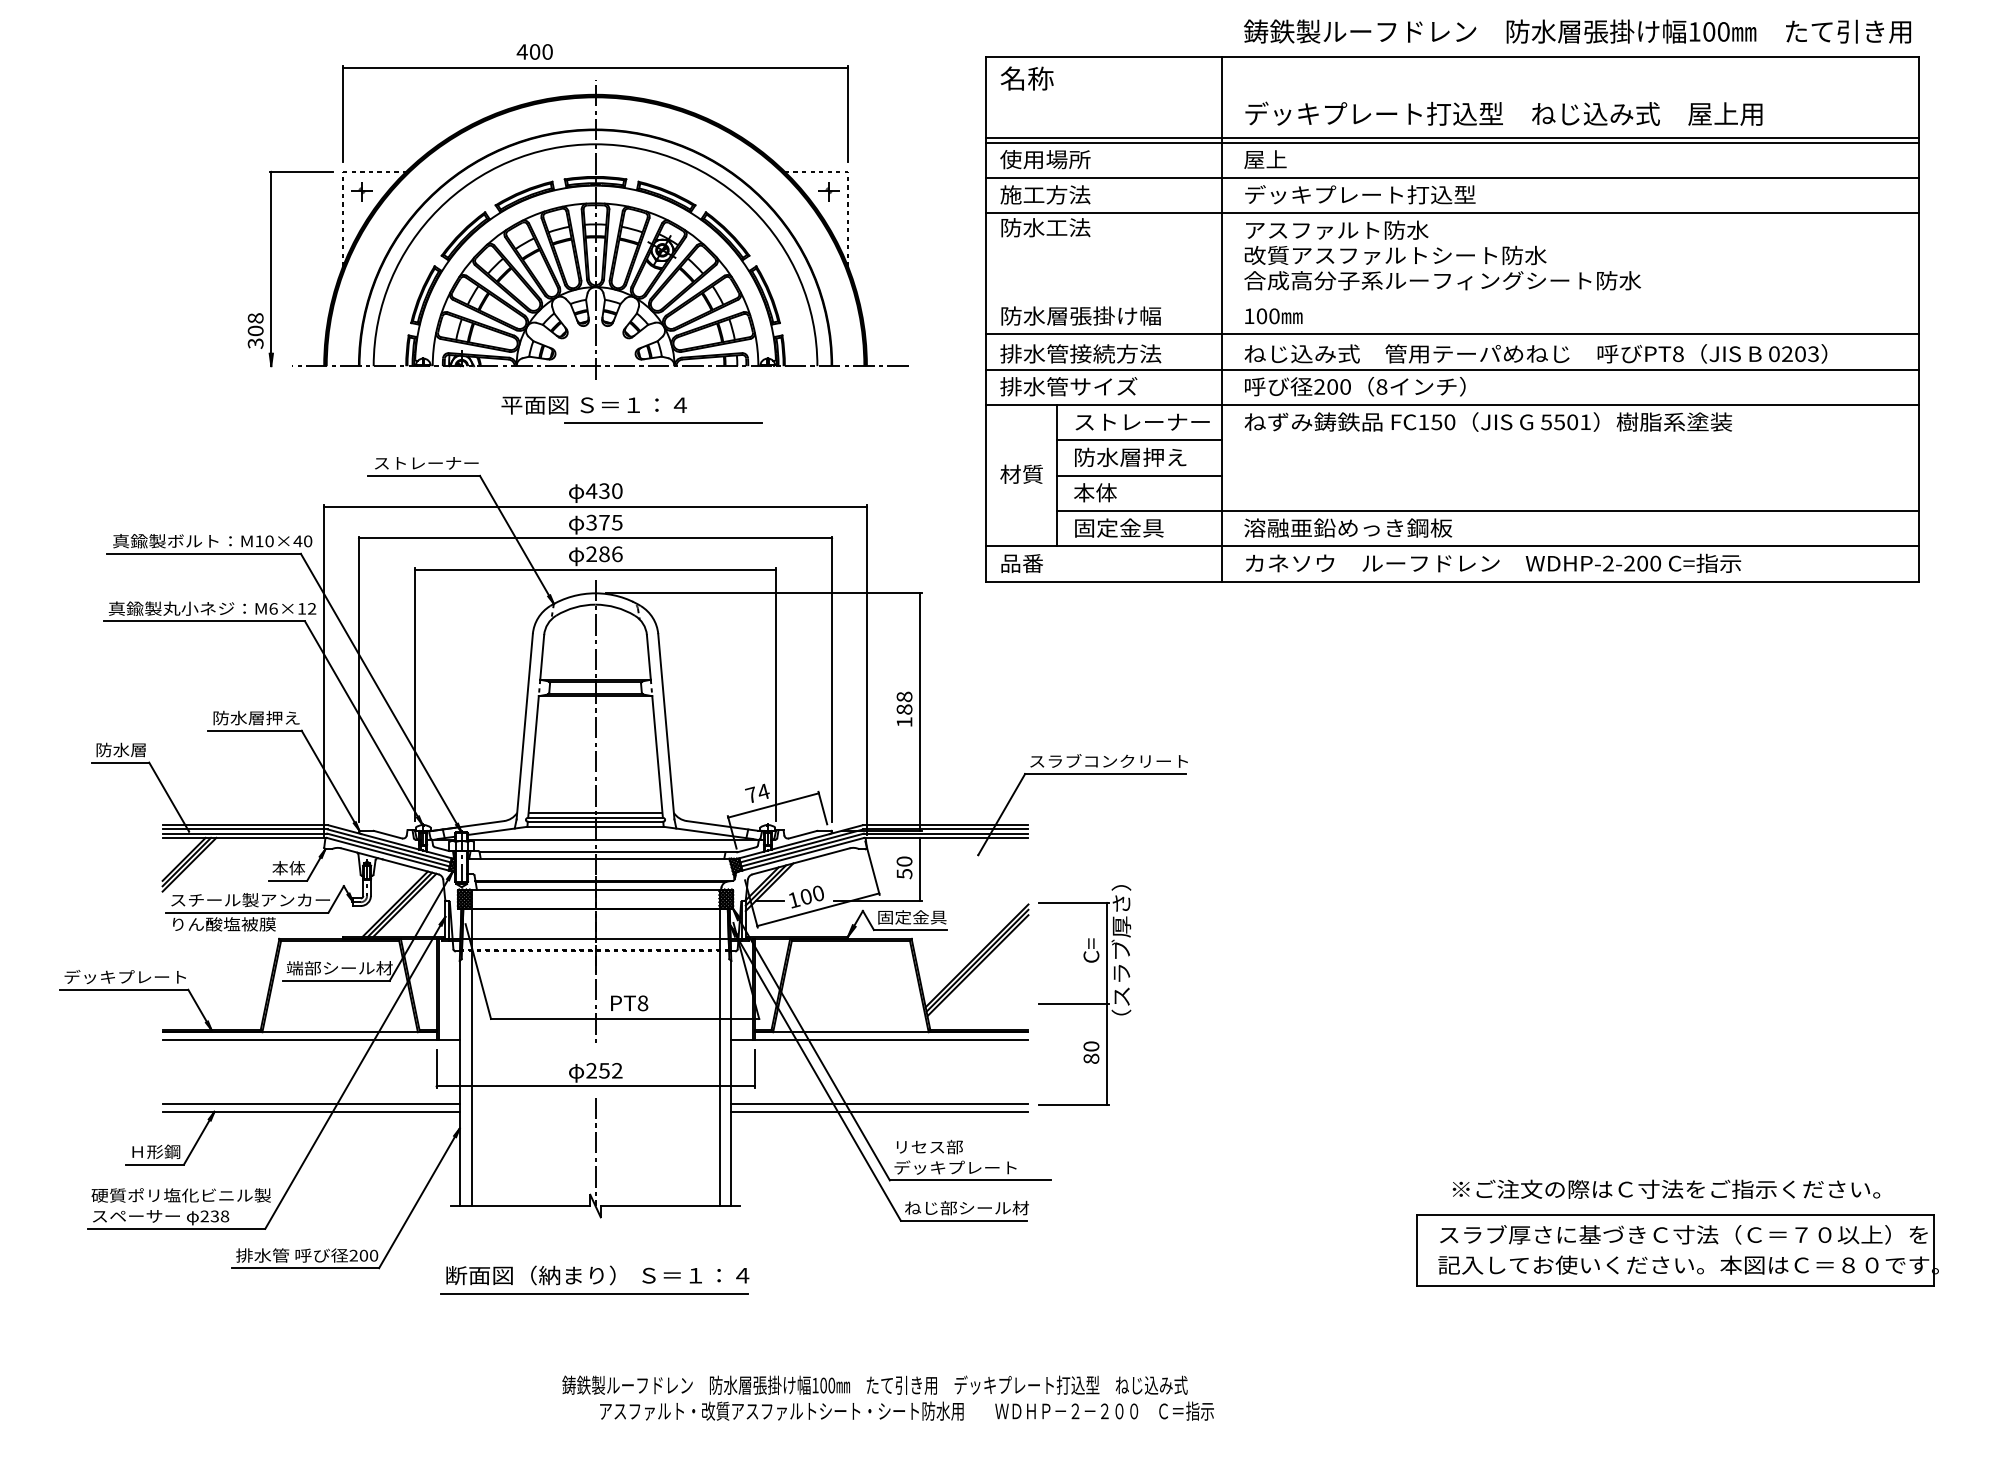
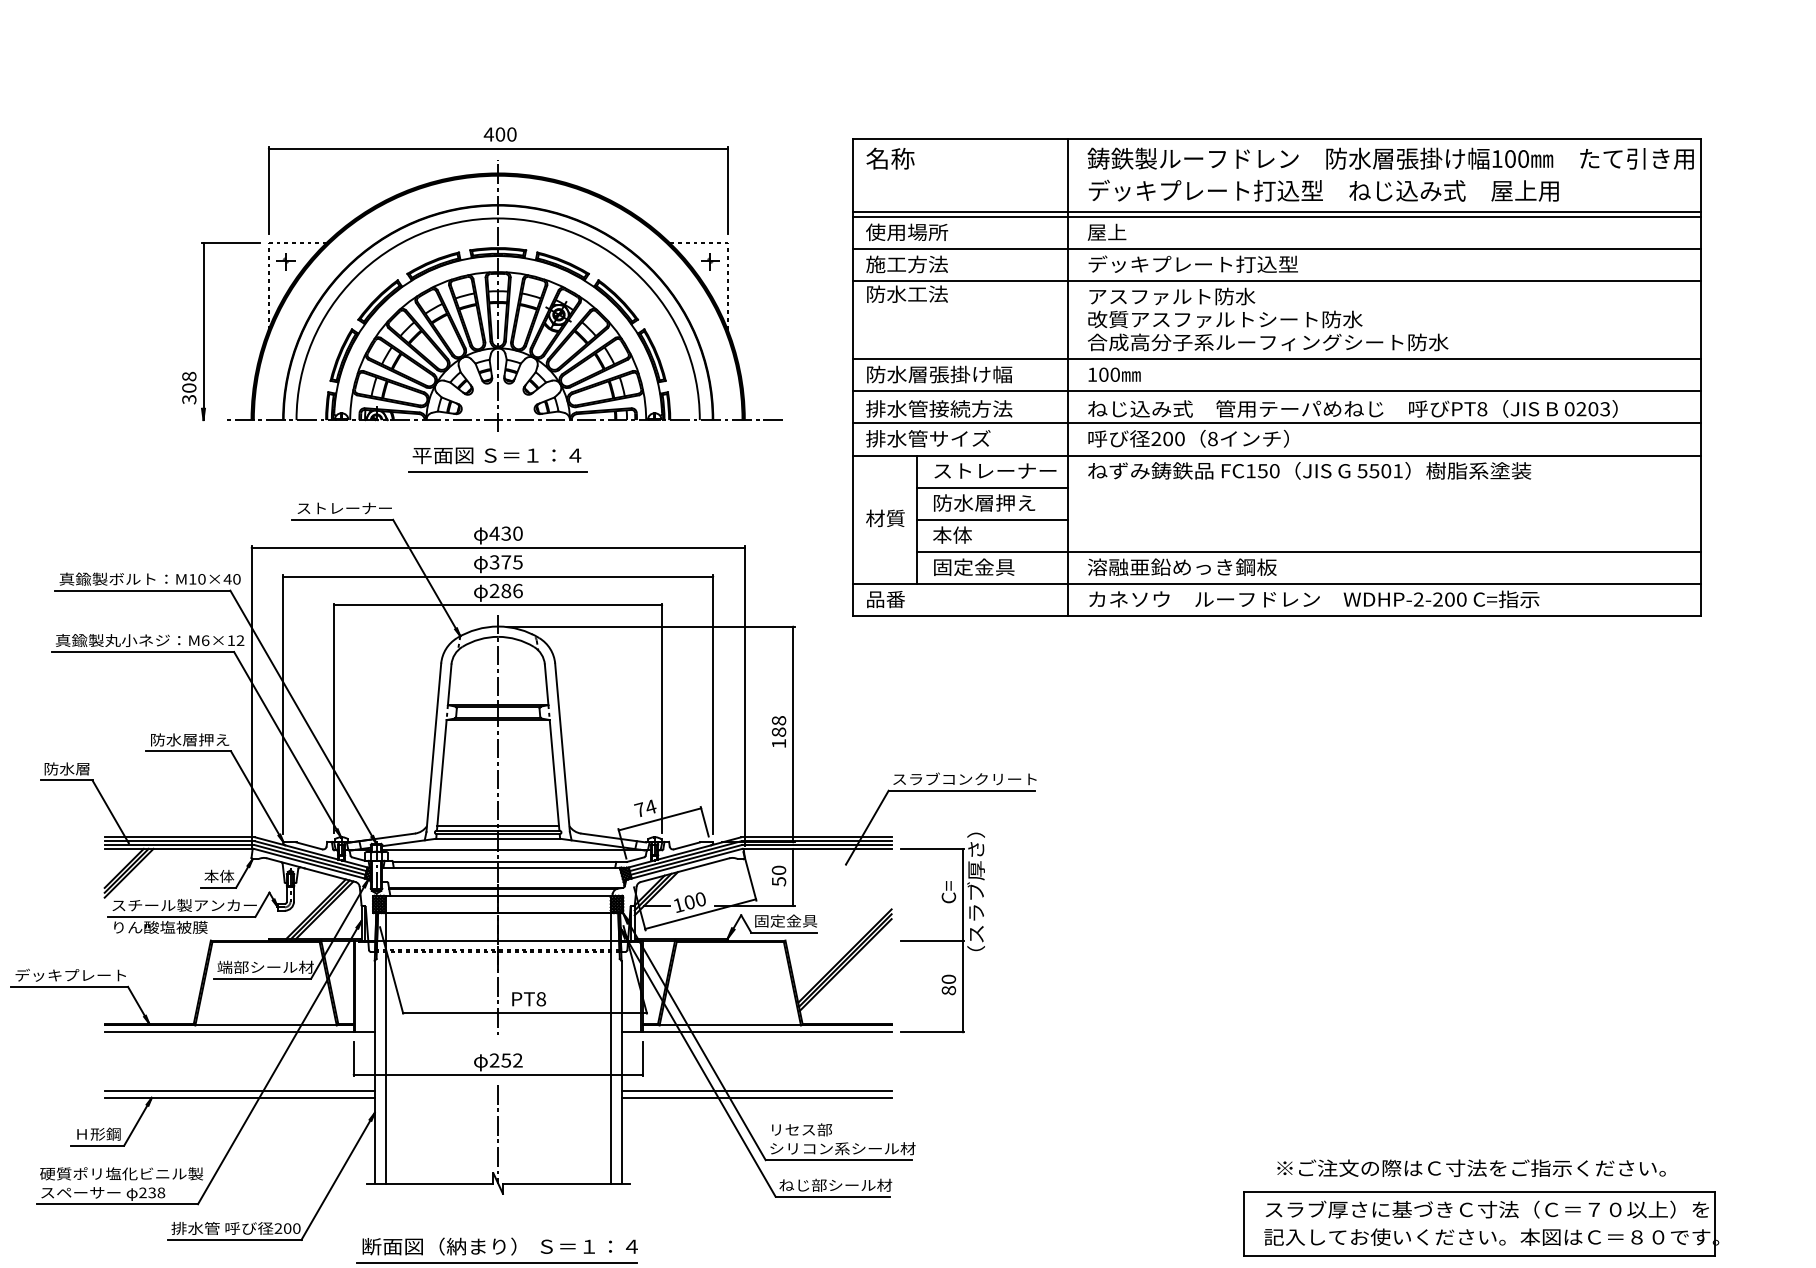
text: (1577, 31) -> (1390, 158), moved
text: (534, 51) -> (499, 134), moved
line: (1452, 299) -> (1277, 359), added
line: (663, 422) -> (498, 471), moved
part: (1084, 1003) -> (942, 940), moved
text: (974, 1167) -> (842, 1148), デッキプレート -> シリコン系シール材

